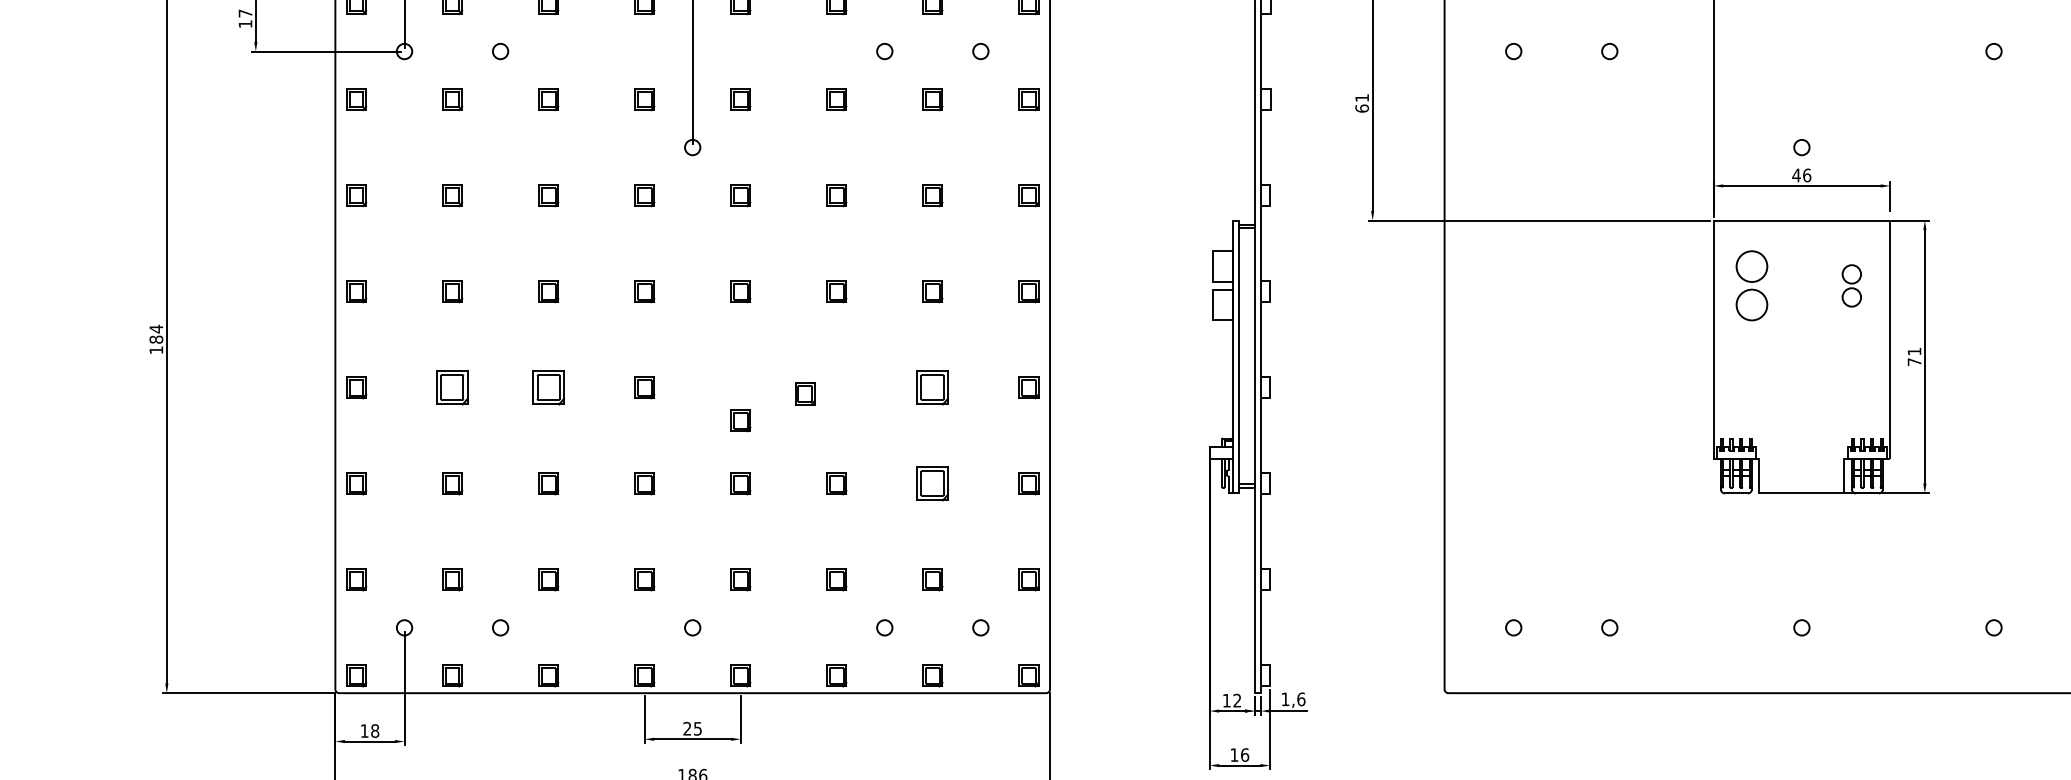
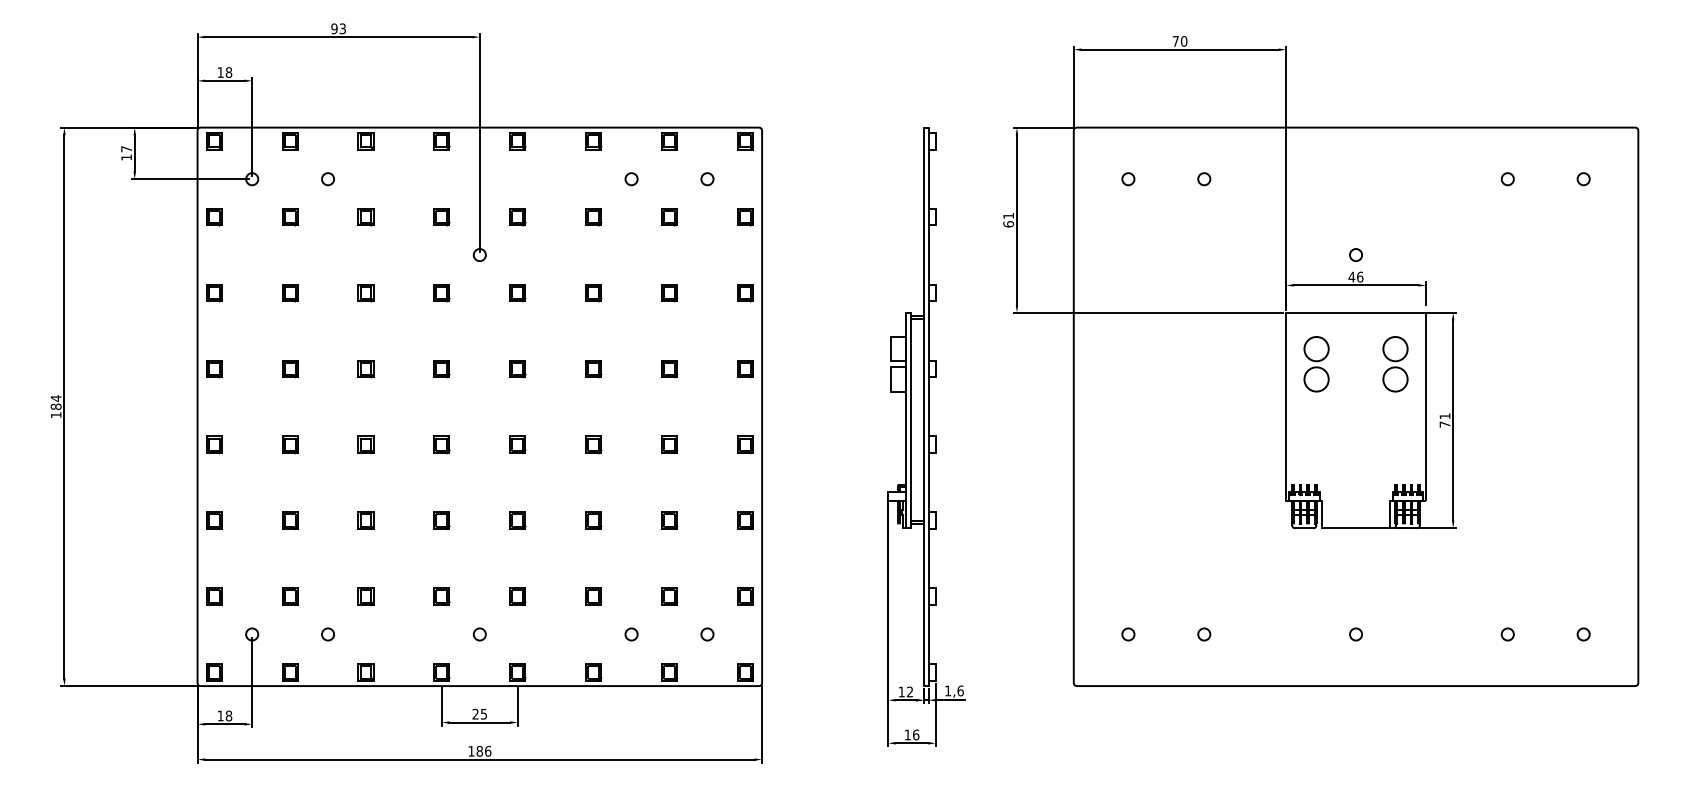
part: (1851, 286) -> (1395, 364), size x1.67
part: (453, 387) -> (290, 444), size x0.62
part: (547, 387) -> (365, 444), size x0.62
part: (932, 387) -> (669, 444), size x0.62
part: (804, 393) -> (593, 444), moved
part: (740, 420) -> (517, 444), moved
part: (932, 483) -> (669, 520), size x0.62

